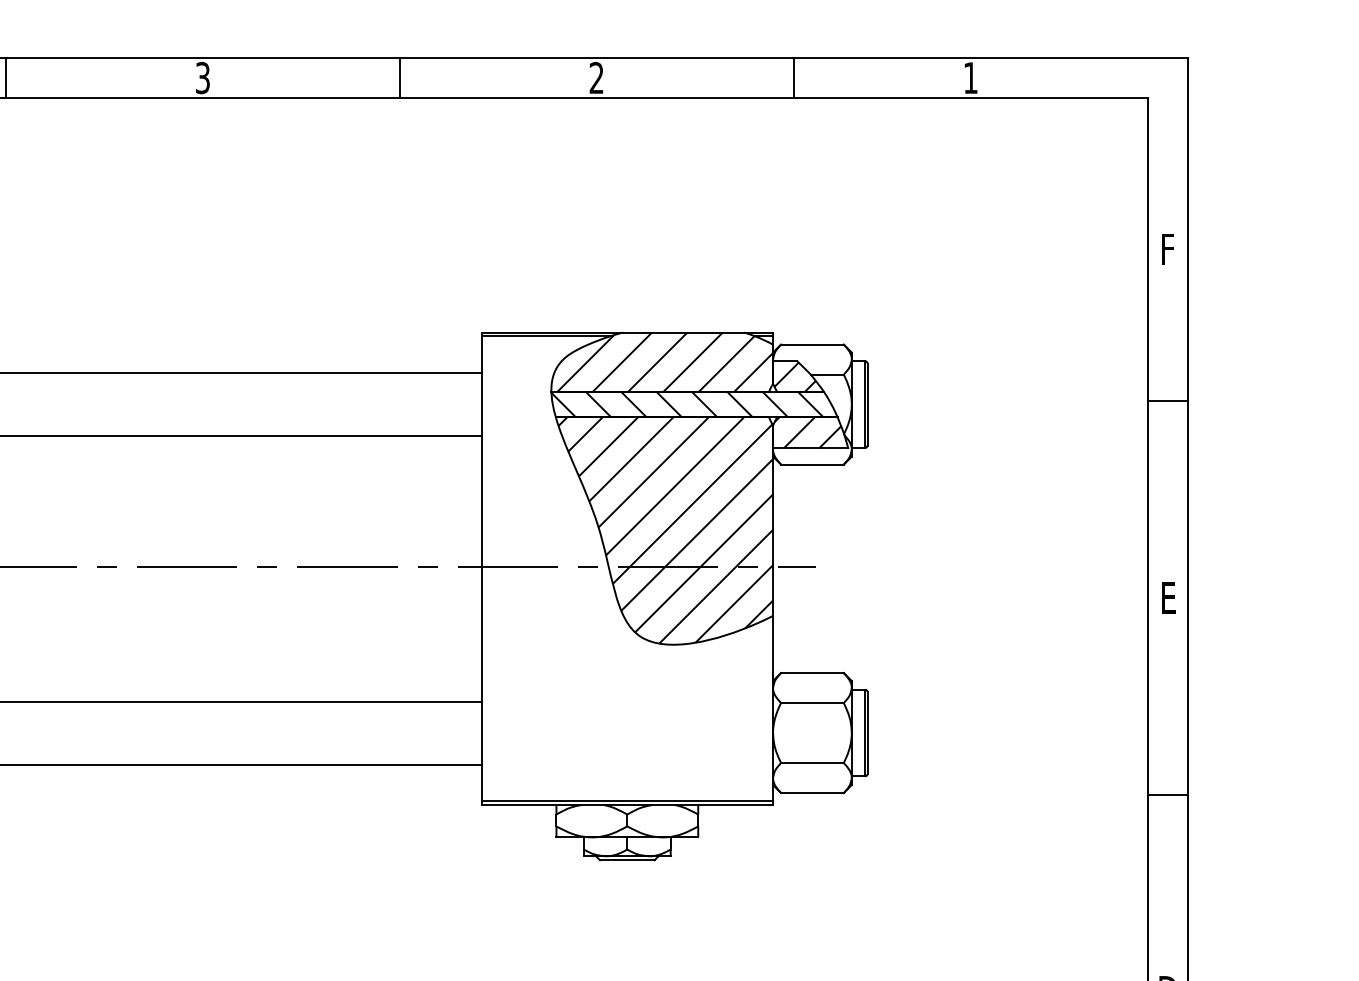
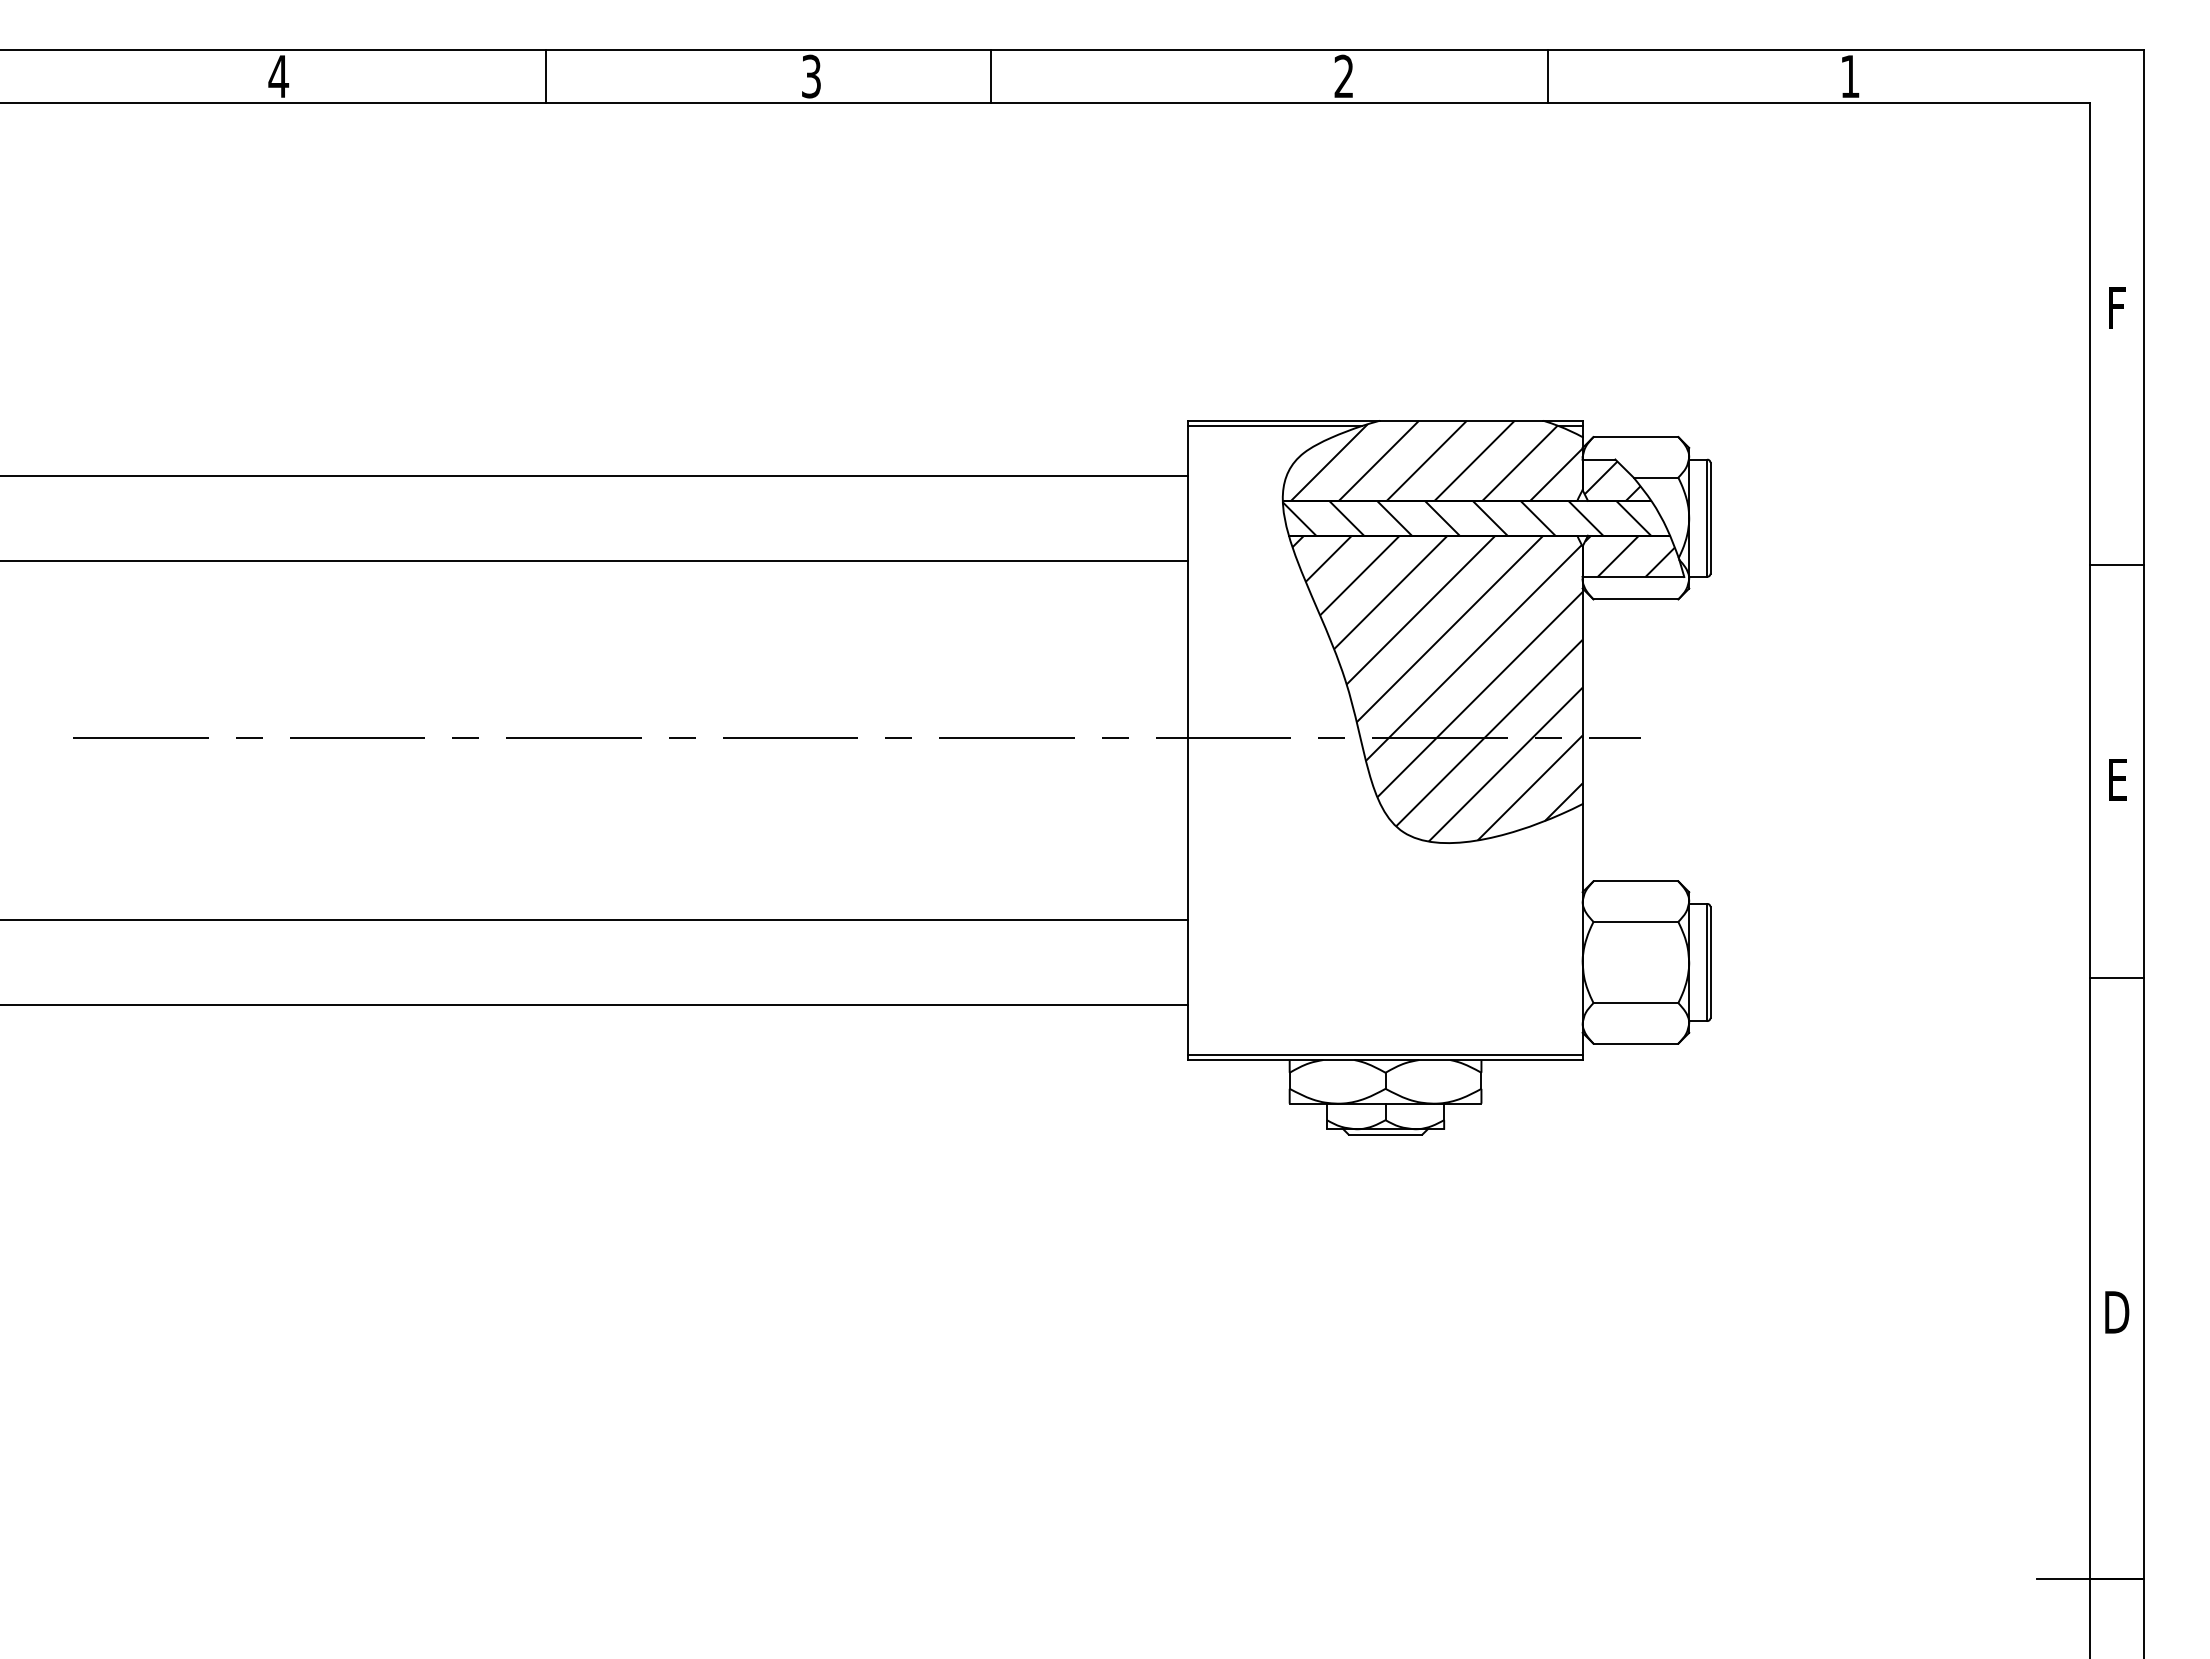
line: (400, 78) -> (991, 76), moved
line: (794, 78) -> (1548, 76), moved
line: (1167, 401) -> (2116, 565), moved
line: (1167, 794) -> (2116, 977), moved

